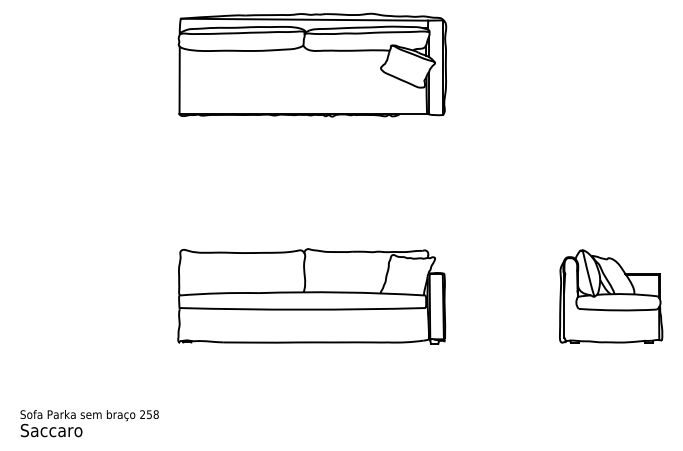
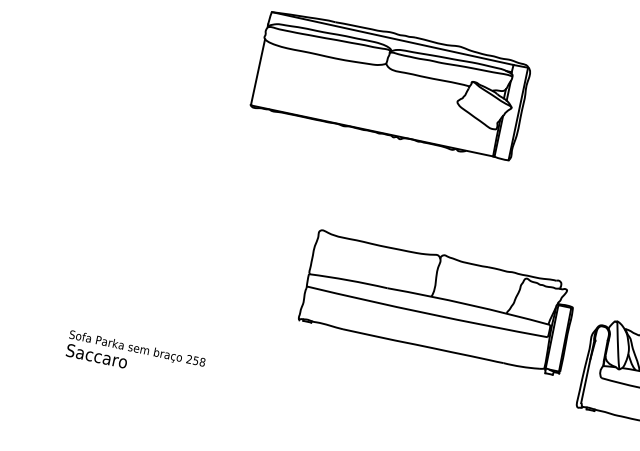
part: (311, 296) -> (438, 302), moved
text: (89, 423) -> (135, 357), moved

